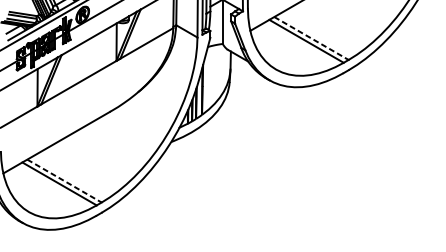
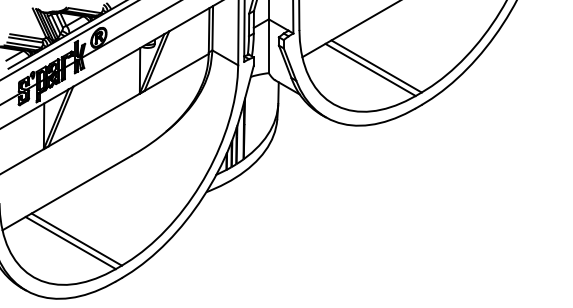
line: (312, 38) -> (377, 66), dashed -> solid
line: (65, 181) -> (77, 239), dashed -> solid

